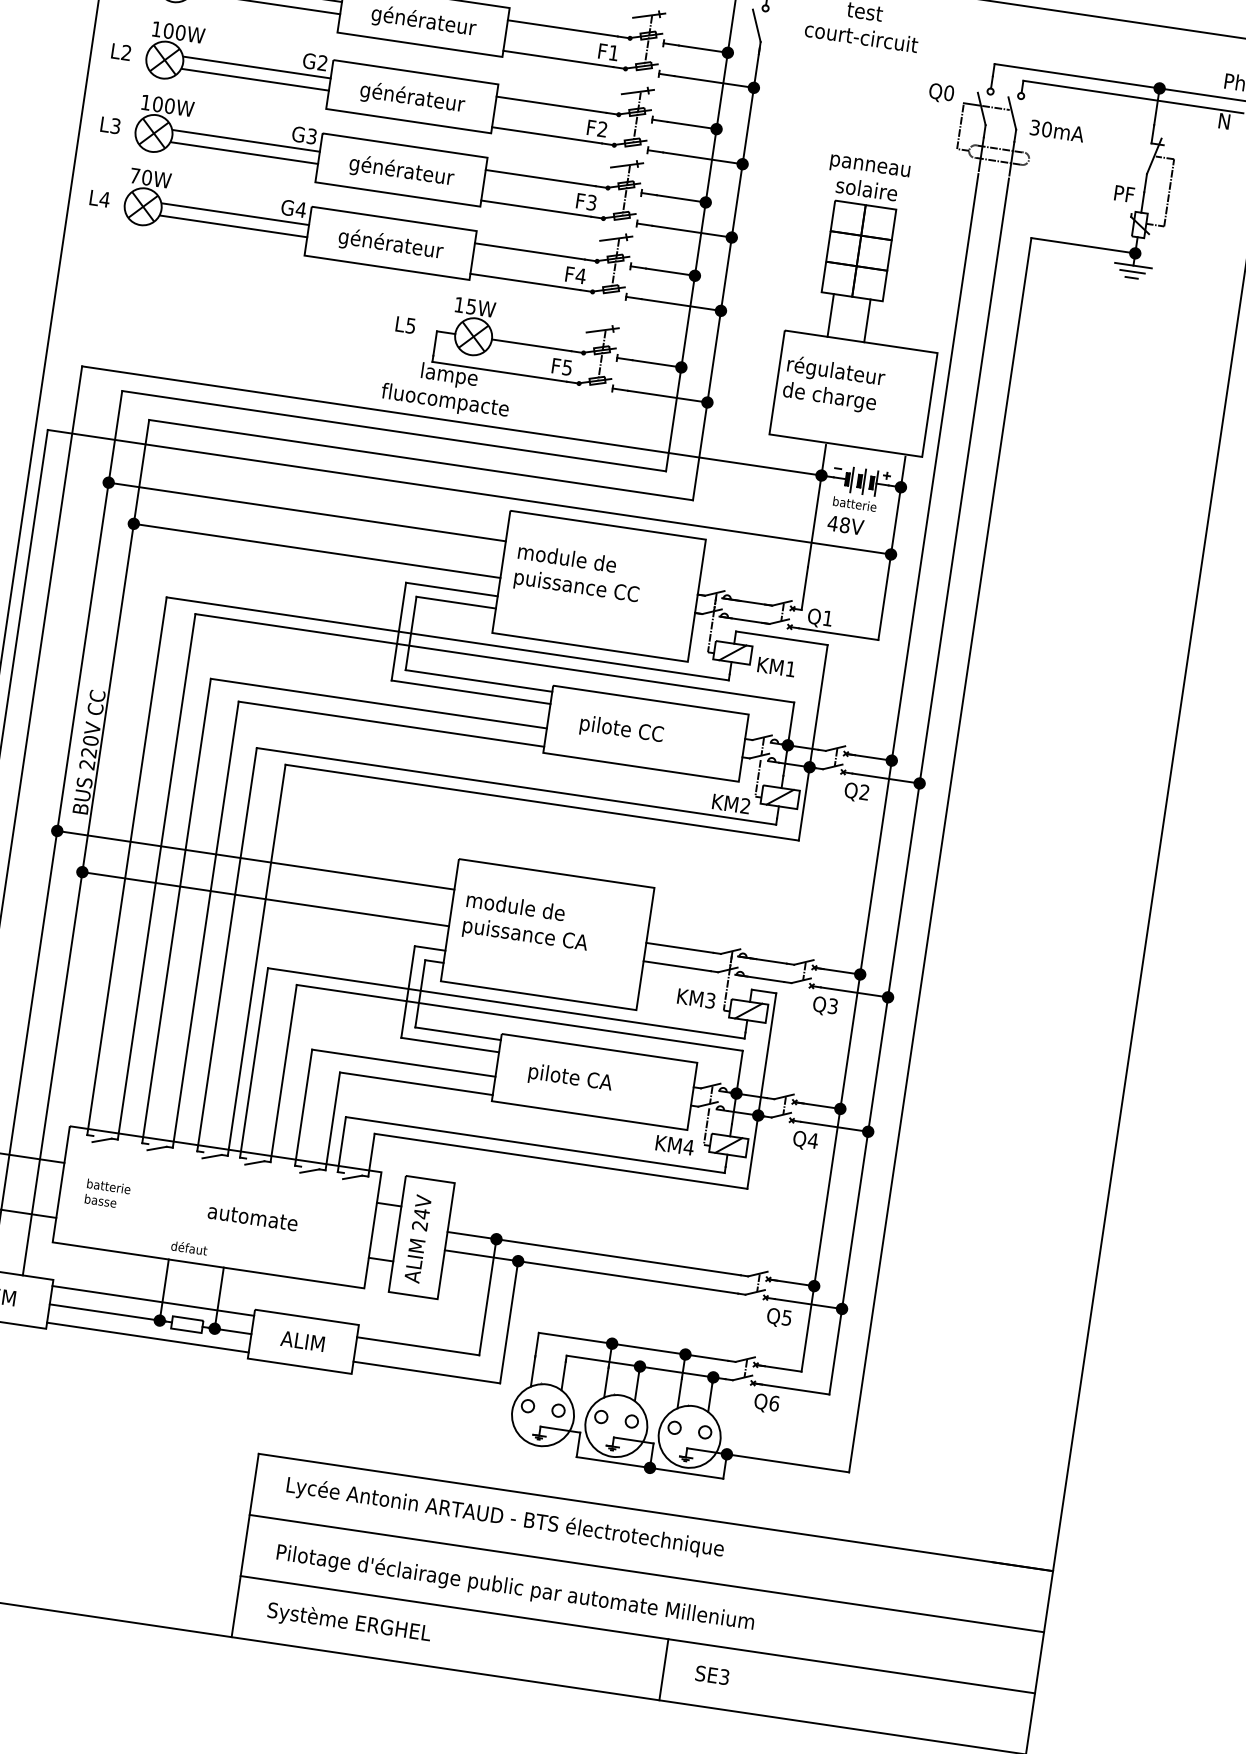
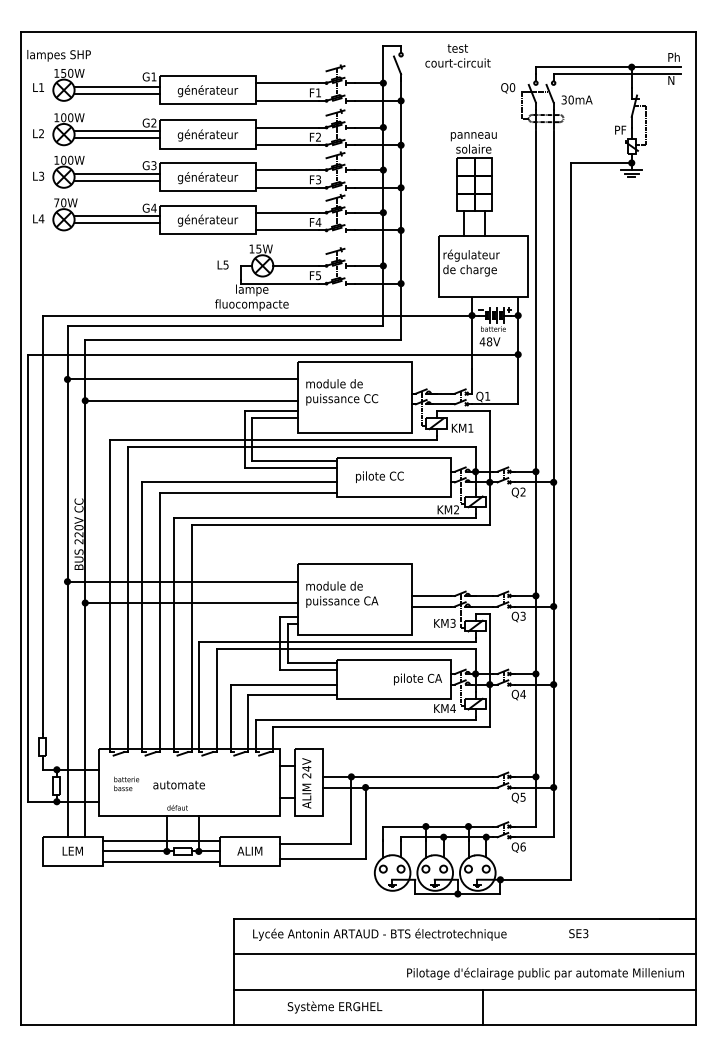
text: (569, 1078) -> (417, 679), moved
text: (251, 1216) -> (178, 784), moved
text: (515, 1587) -> (545, 973), moved
part: (348, 1623) -> (334, 1007), moved
text: (712, 1675) -> (578, 933), moved

